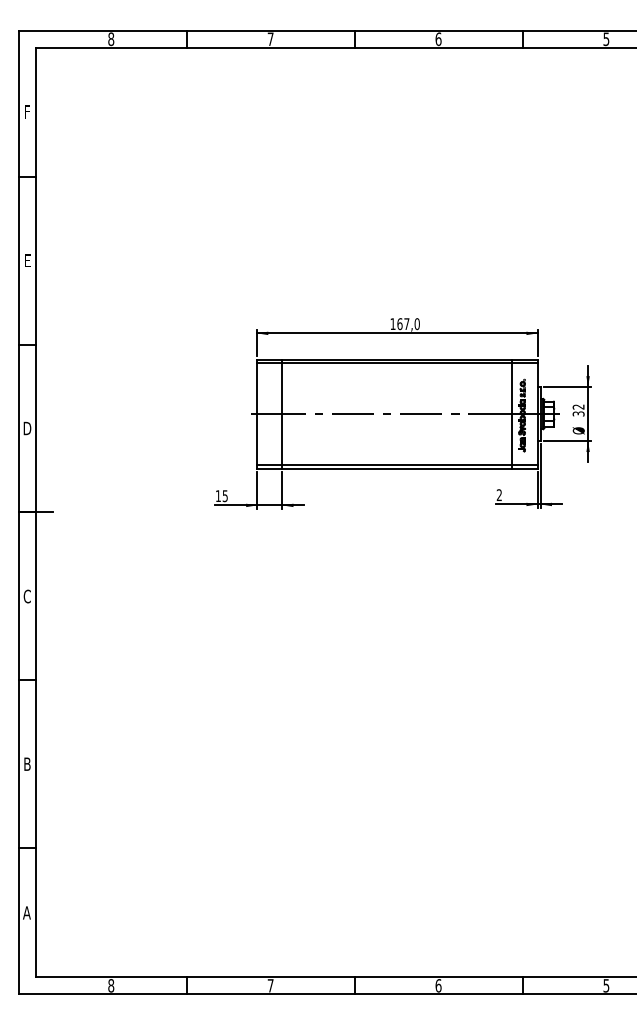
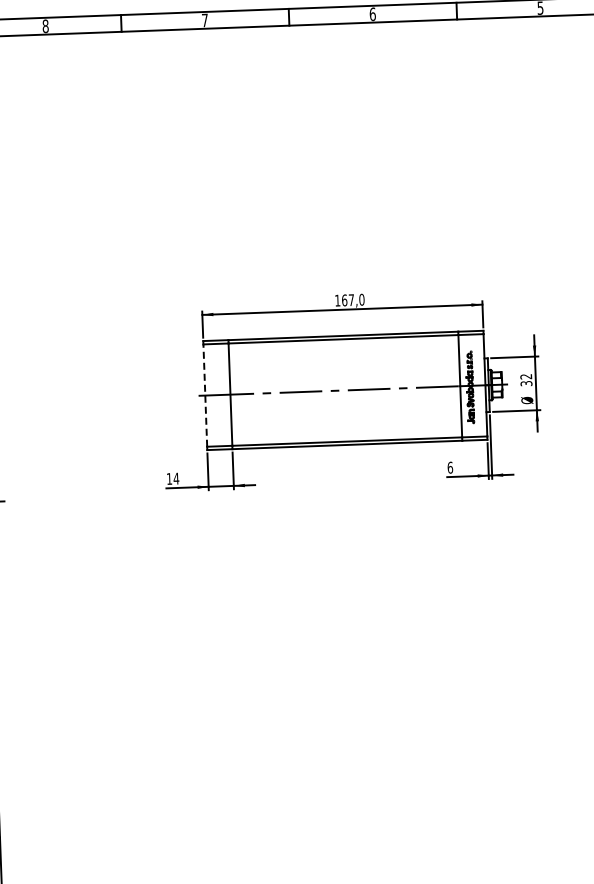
line: (257, 413) -> (205, 394), solid -> dashed
text: (499, 495) -> (450, 468), 2 -> 6
text: (225, 496) -> (176, 479), 15 -> 14

